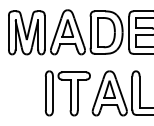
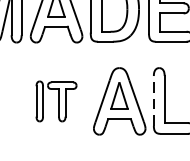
part: (67, 93) -> (55, 101), size x0.6
line: (132, 93) -> (153, 101), solid -> dashed

